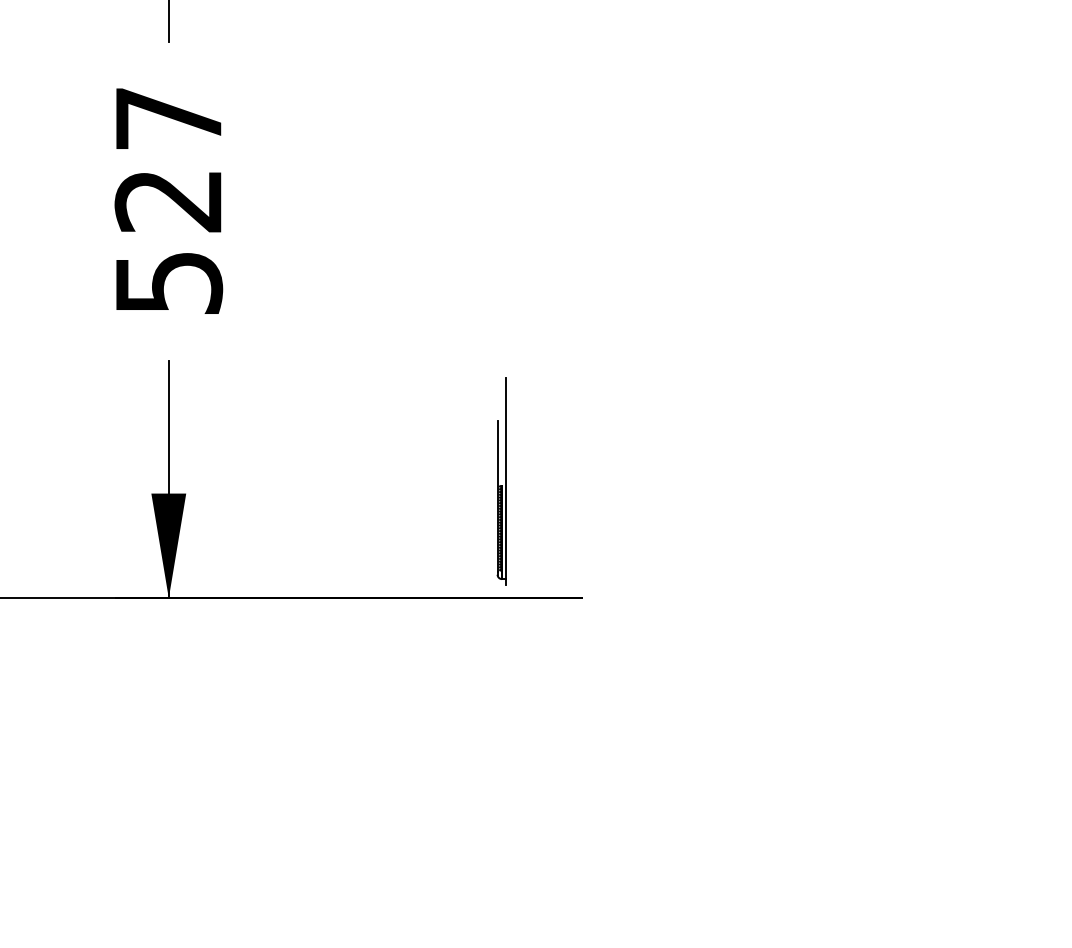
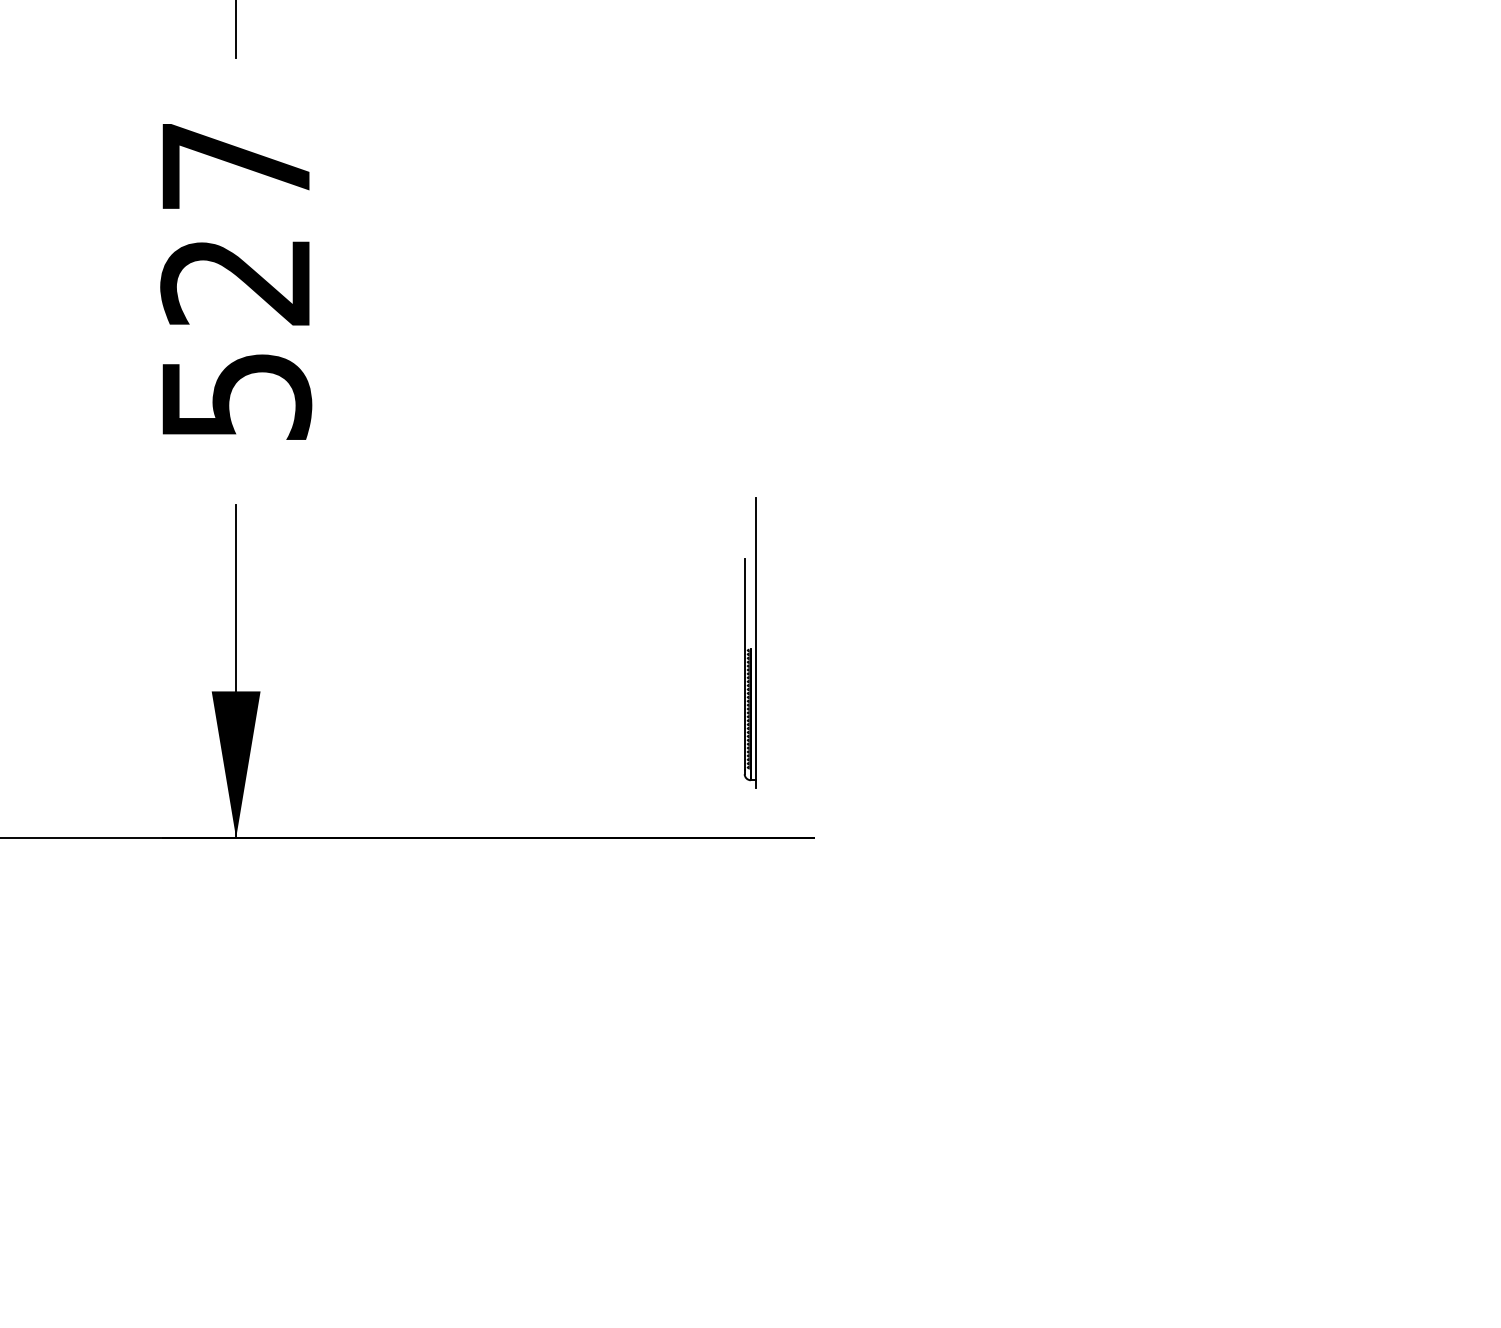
part: (501, 480) -> (749, 642), moved

